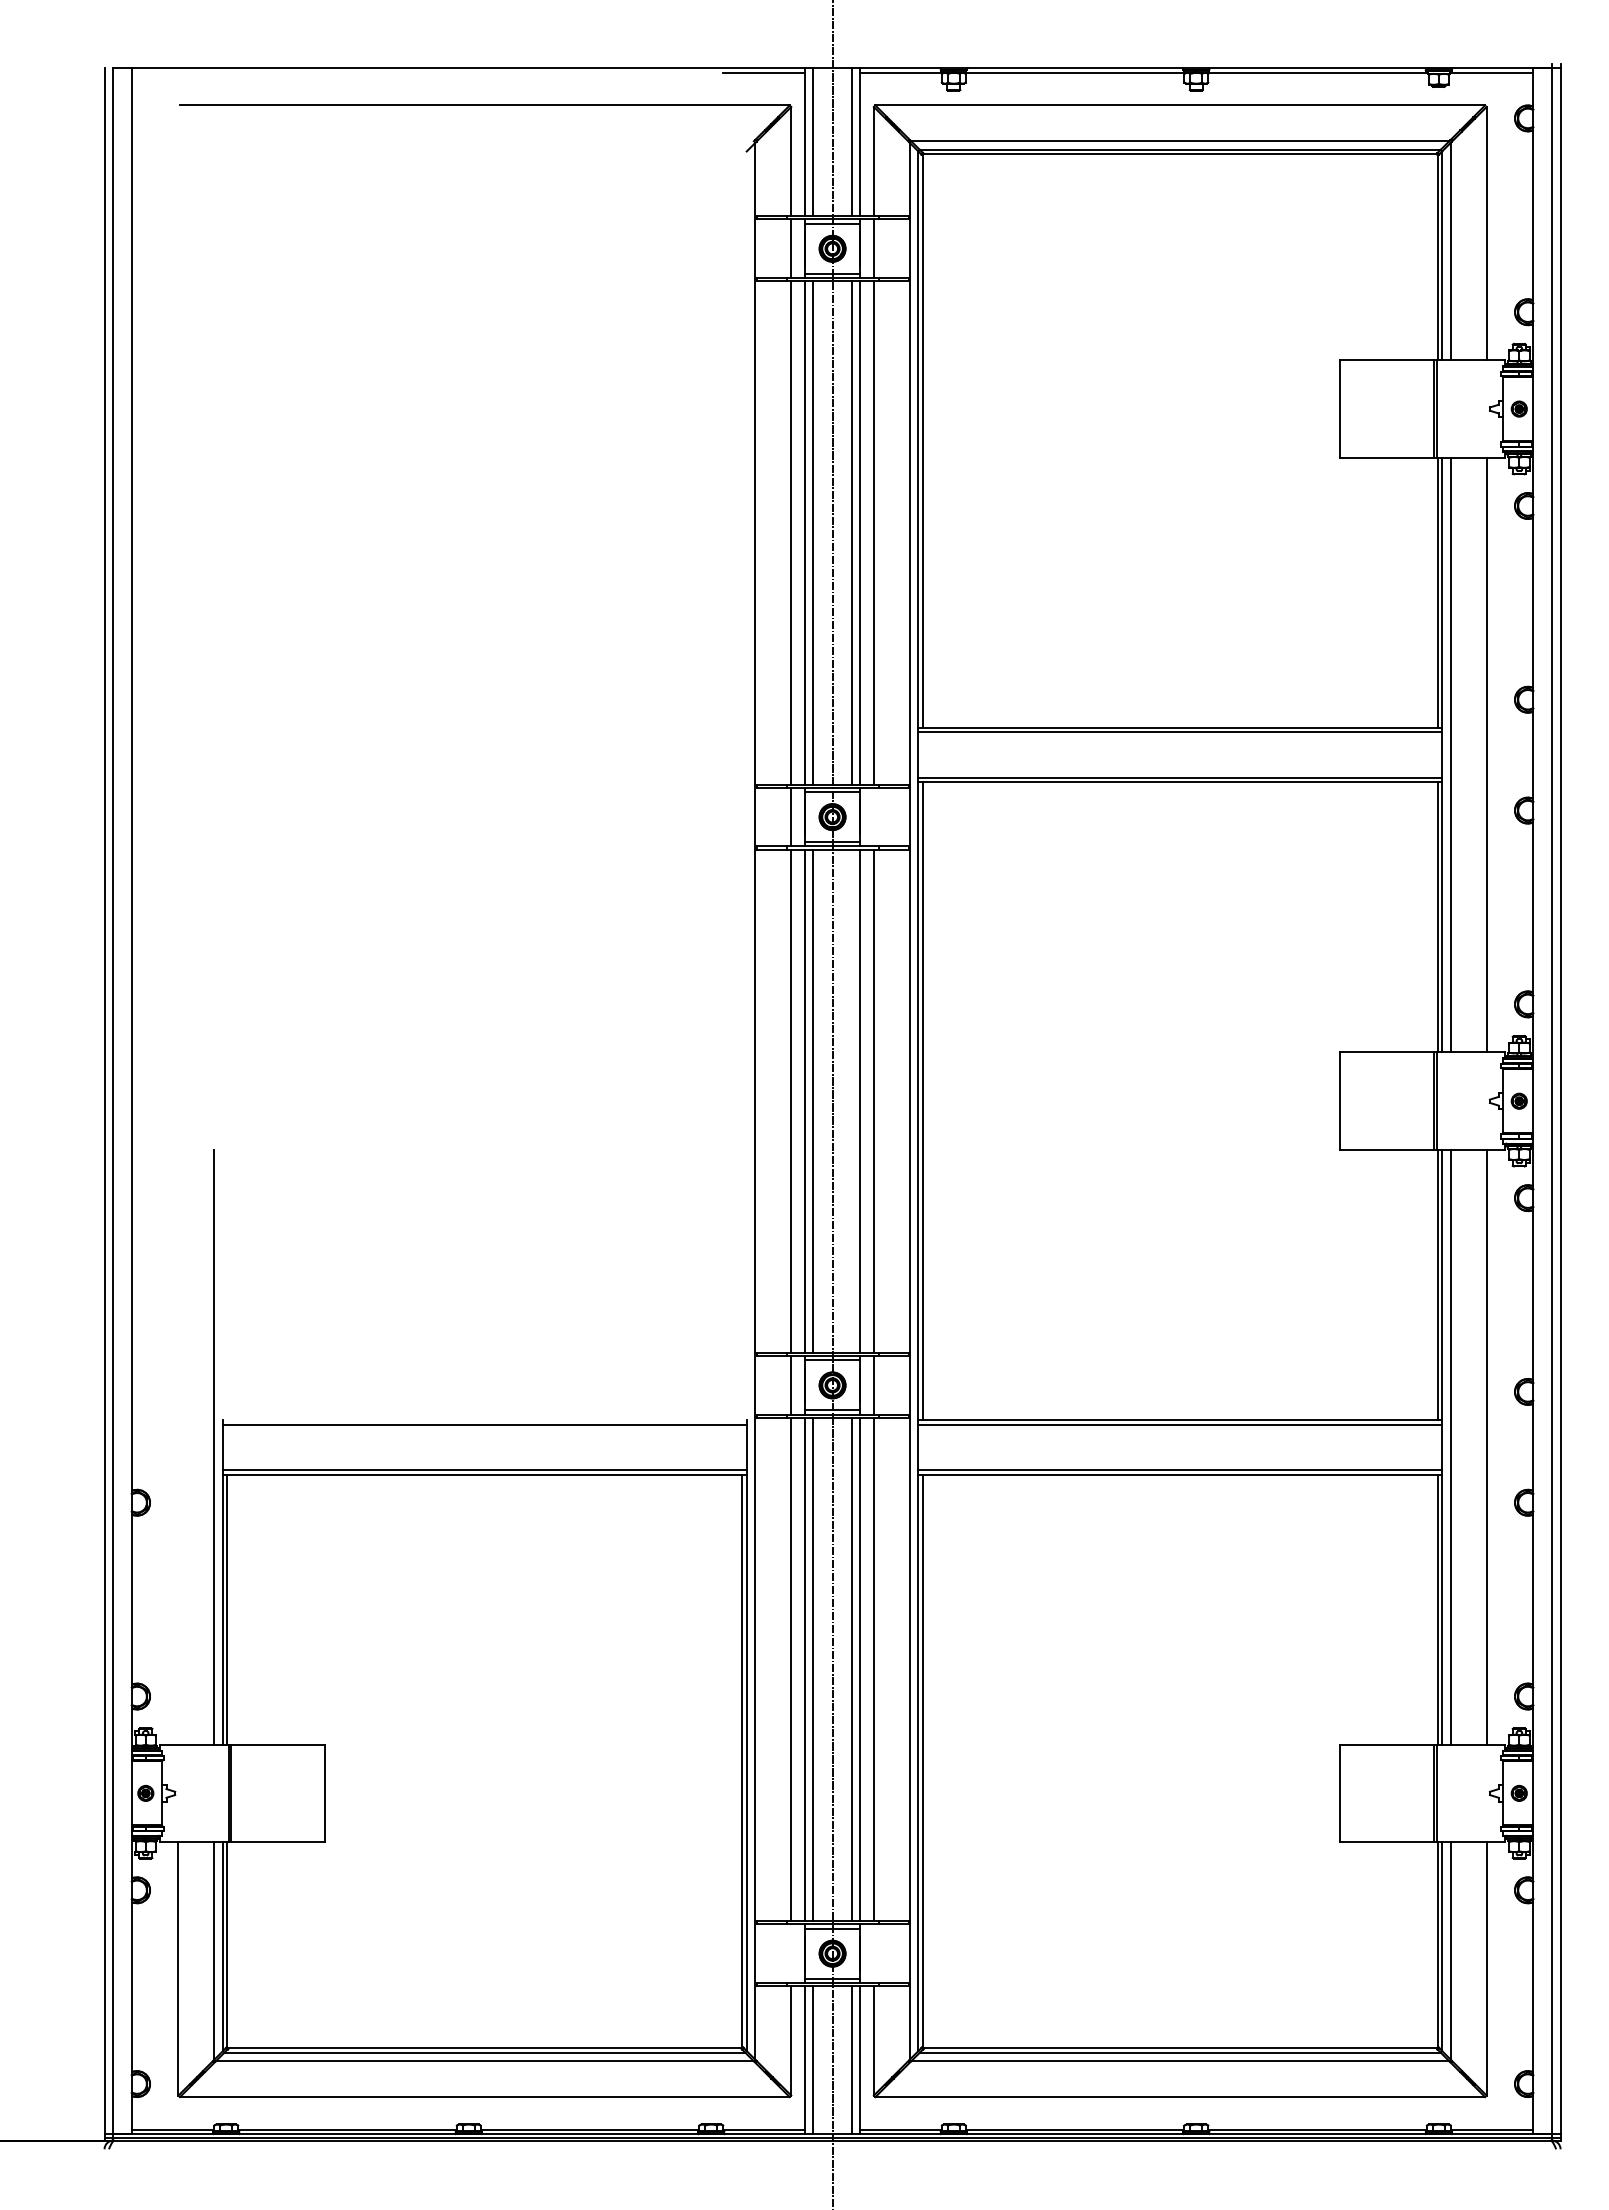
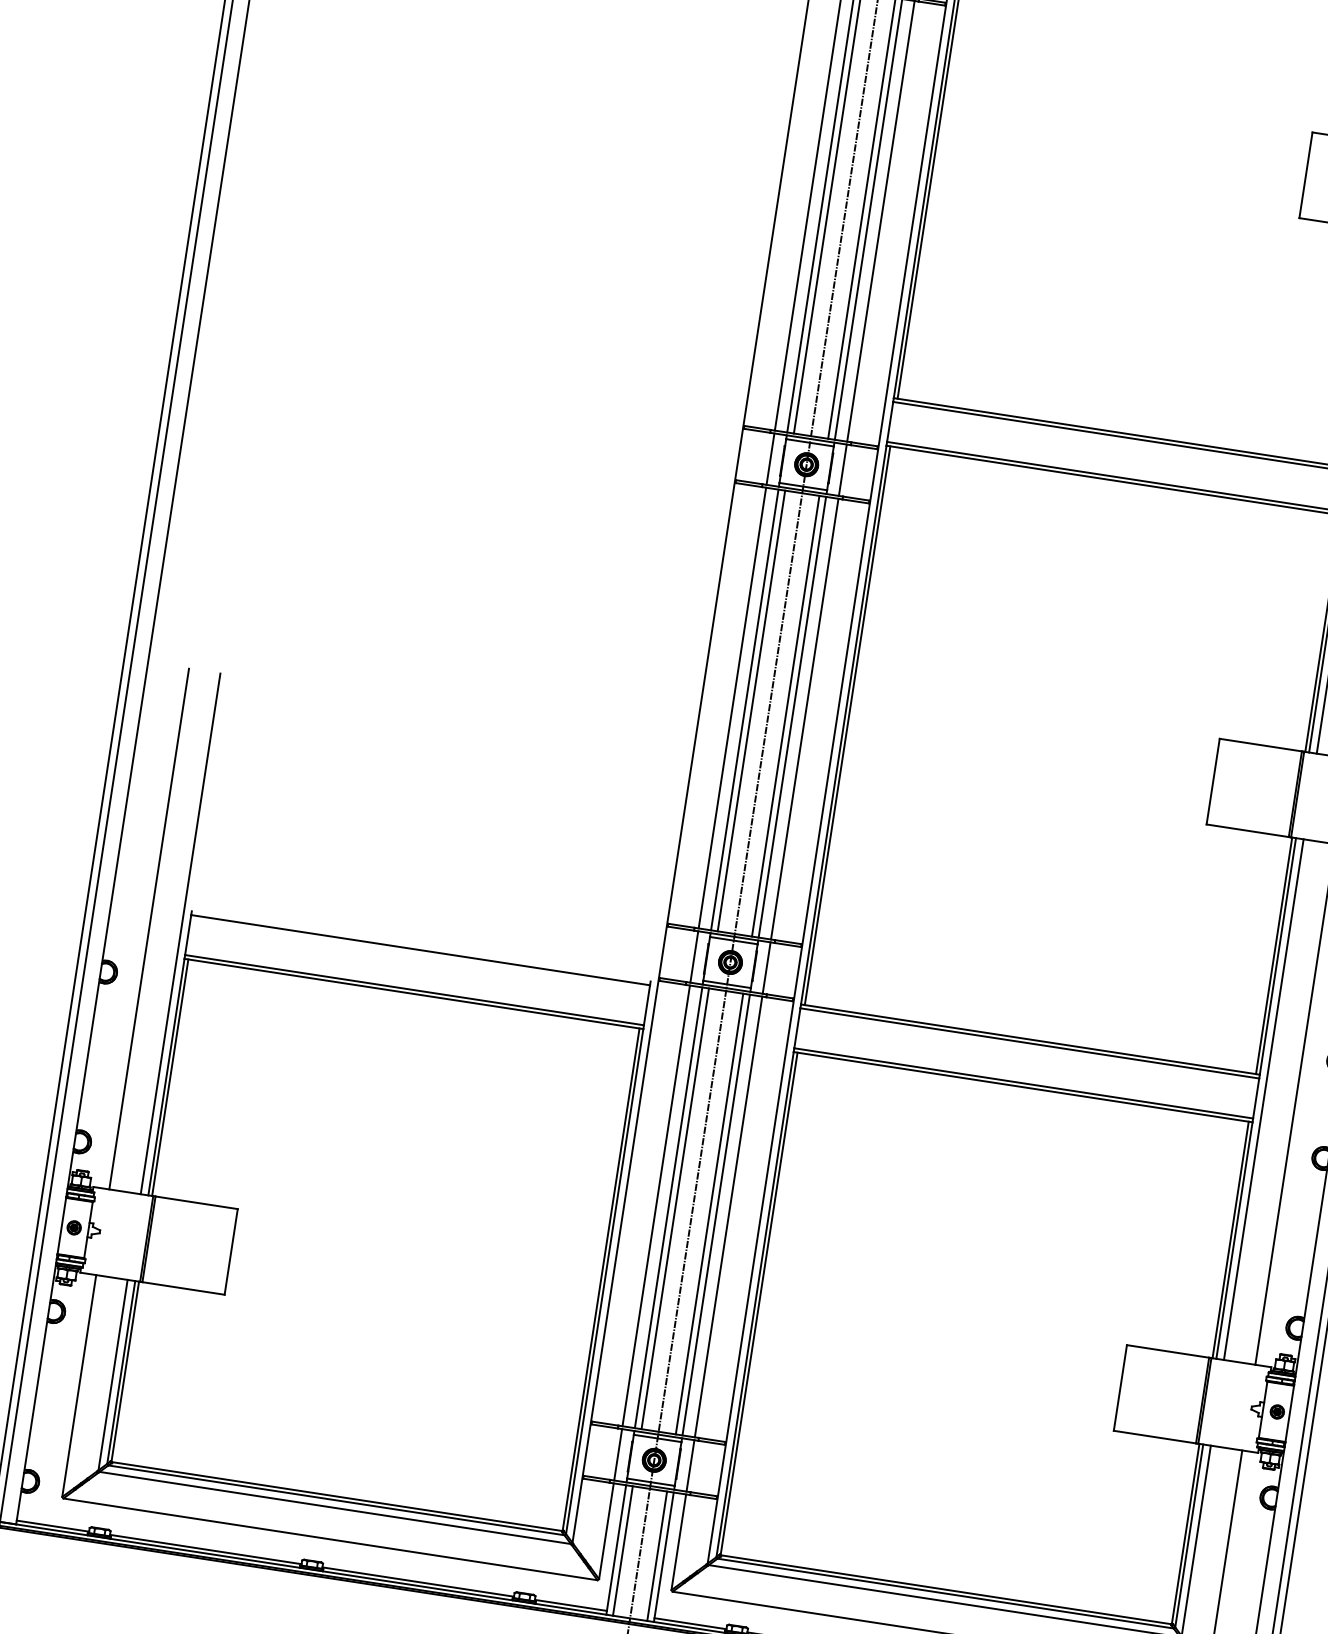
line: (873, 816) -> (842, 469), added
line: (852, 1100) -> (786, 715), added
line: (178, 1447) -> (149, 929), added
line: (791, 1953) -> (618, 1454), added
line: (873, 1953) -> (690, 1465), added

